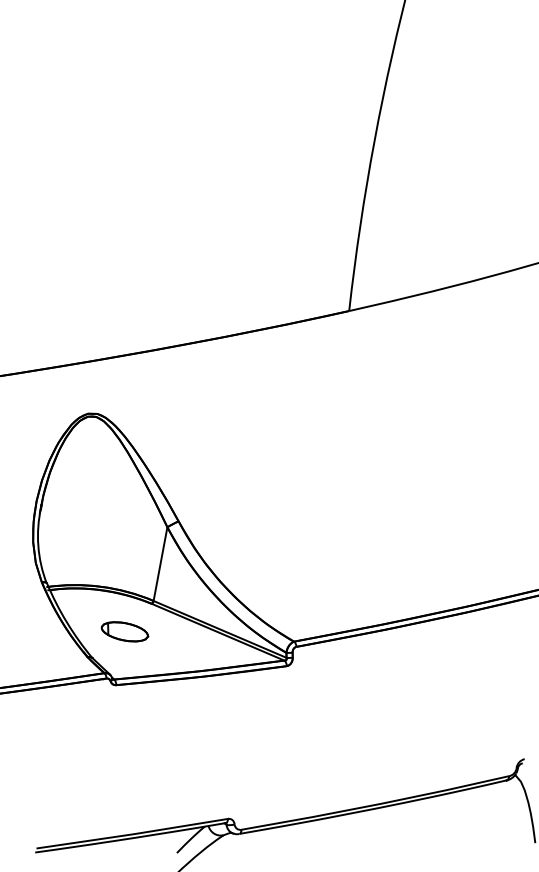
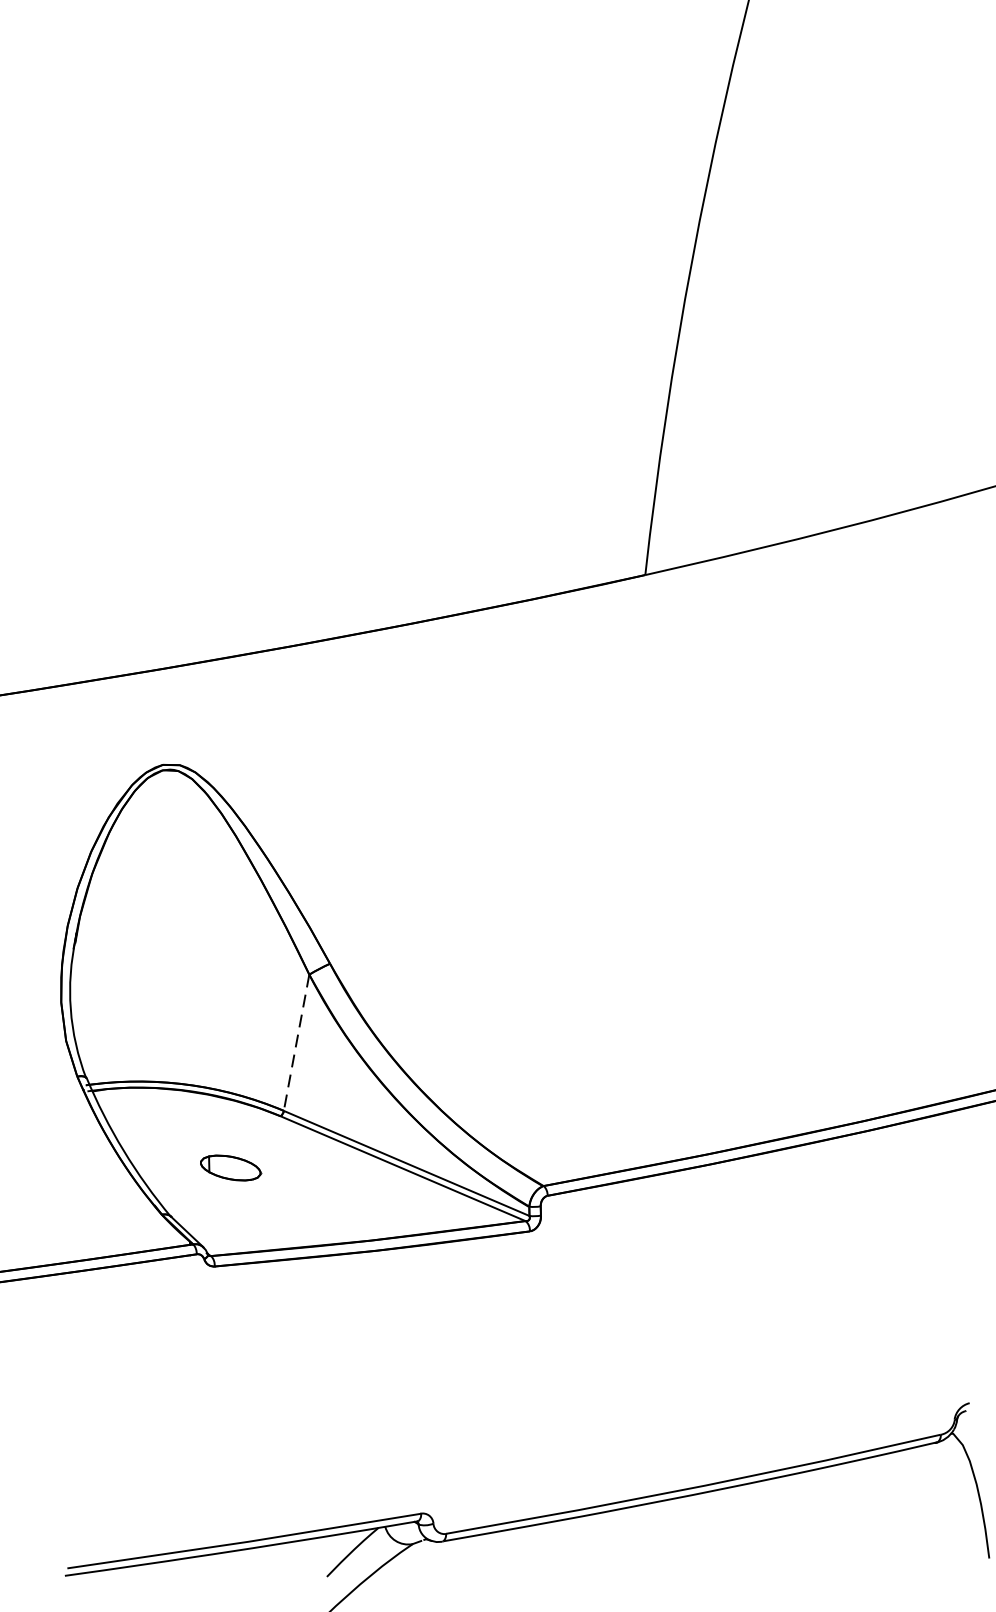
line: (160, 564) -> (296, 1043), solid -> dashed
part: (124, 631) -> (230, 1167), size x0.7

